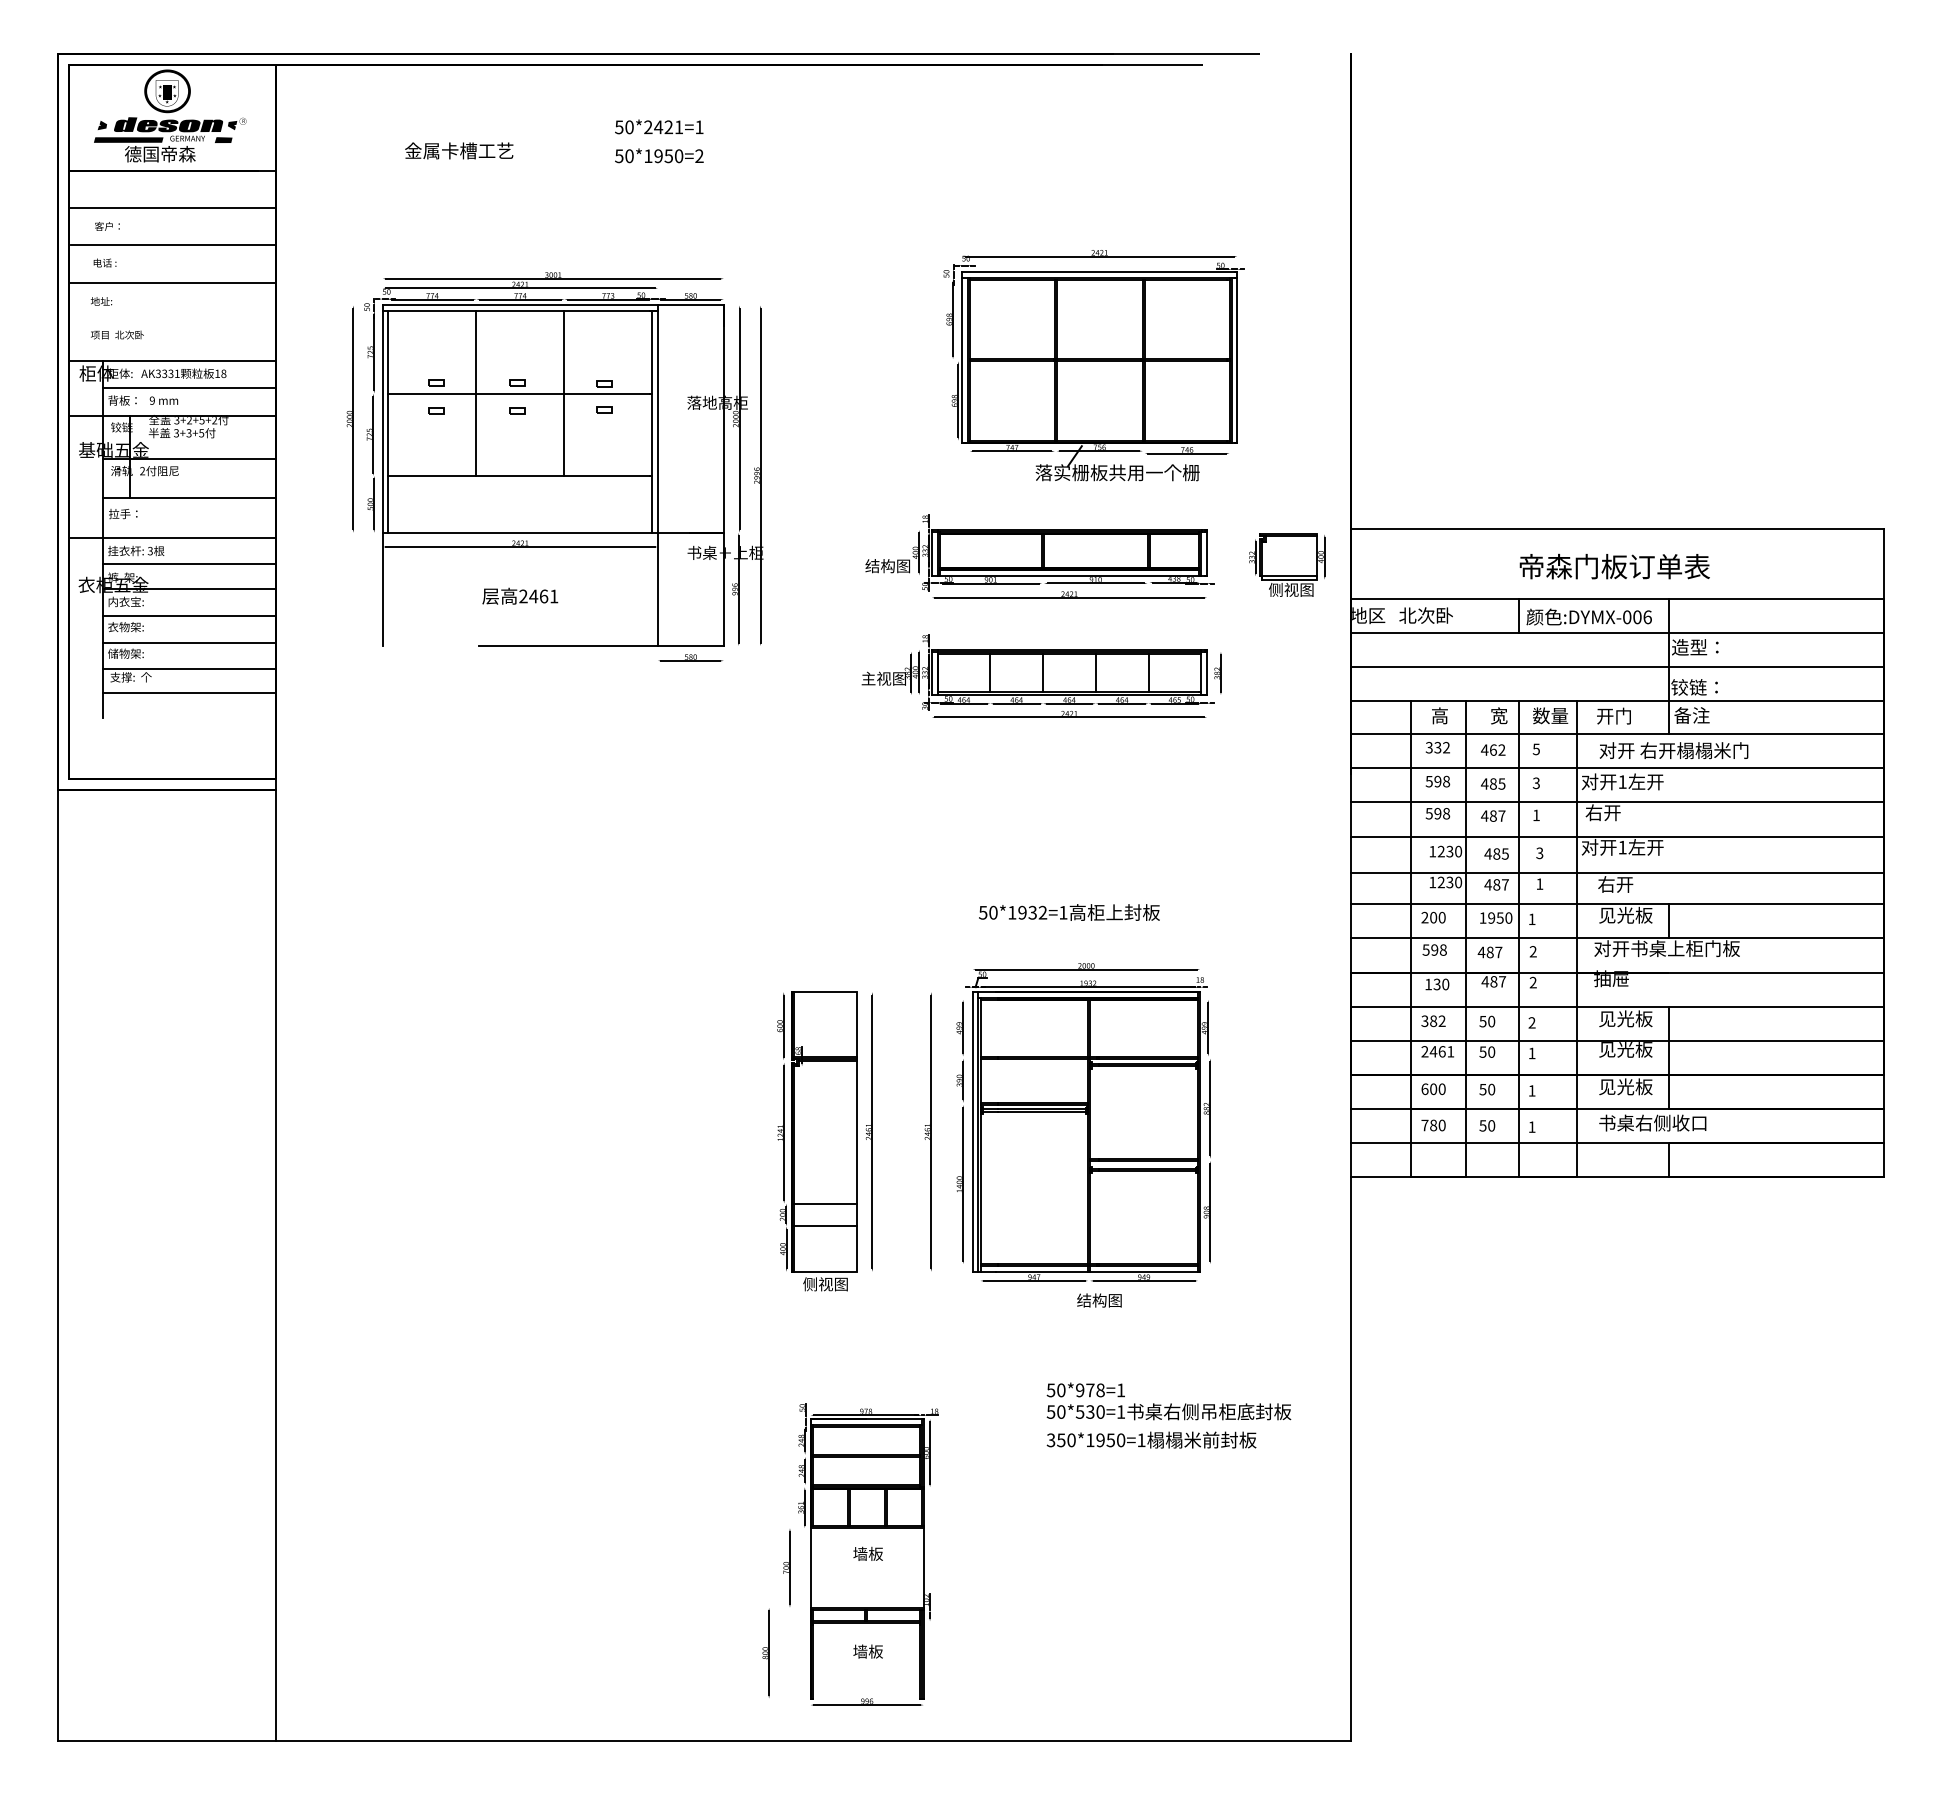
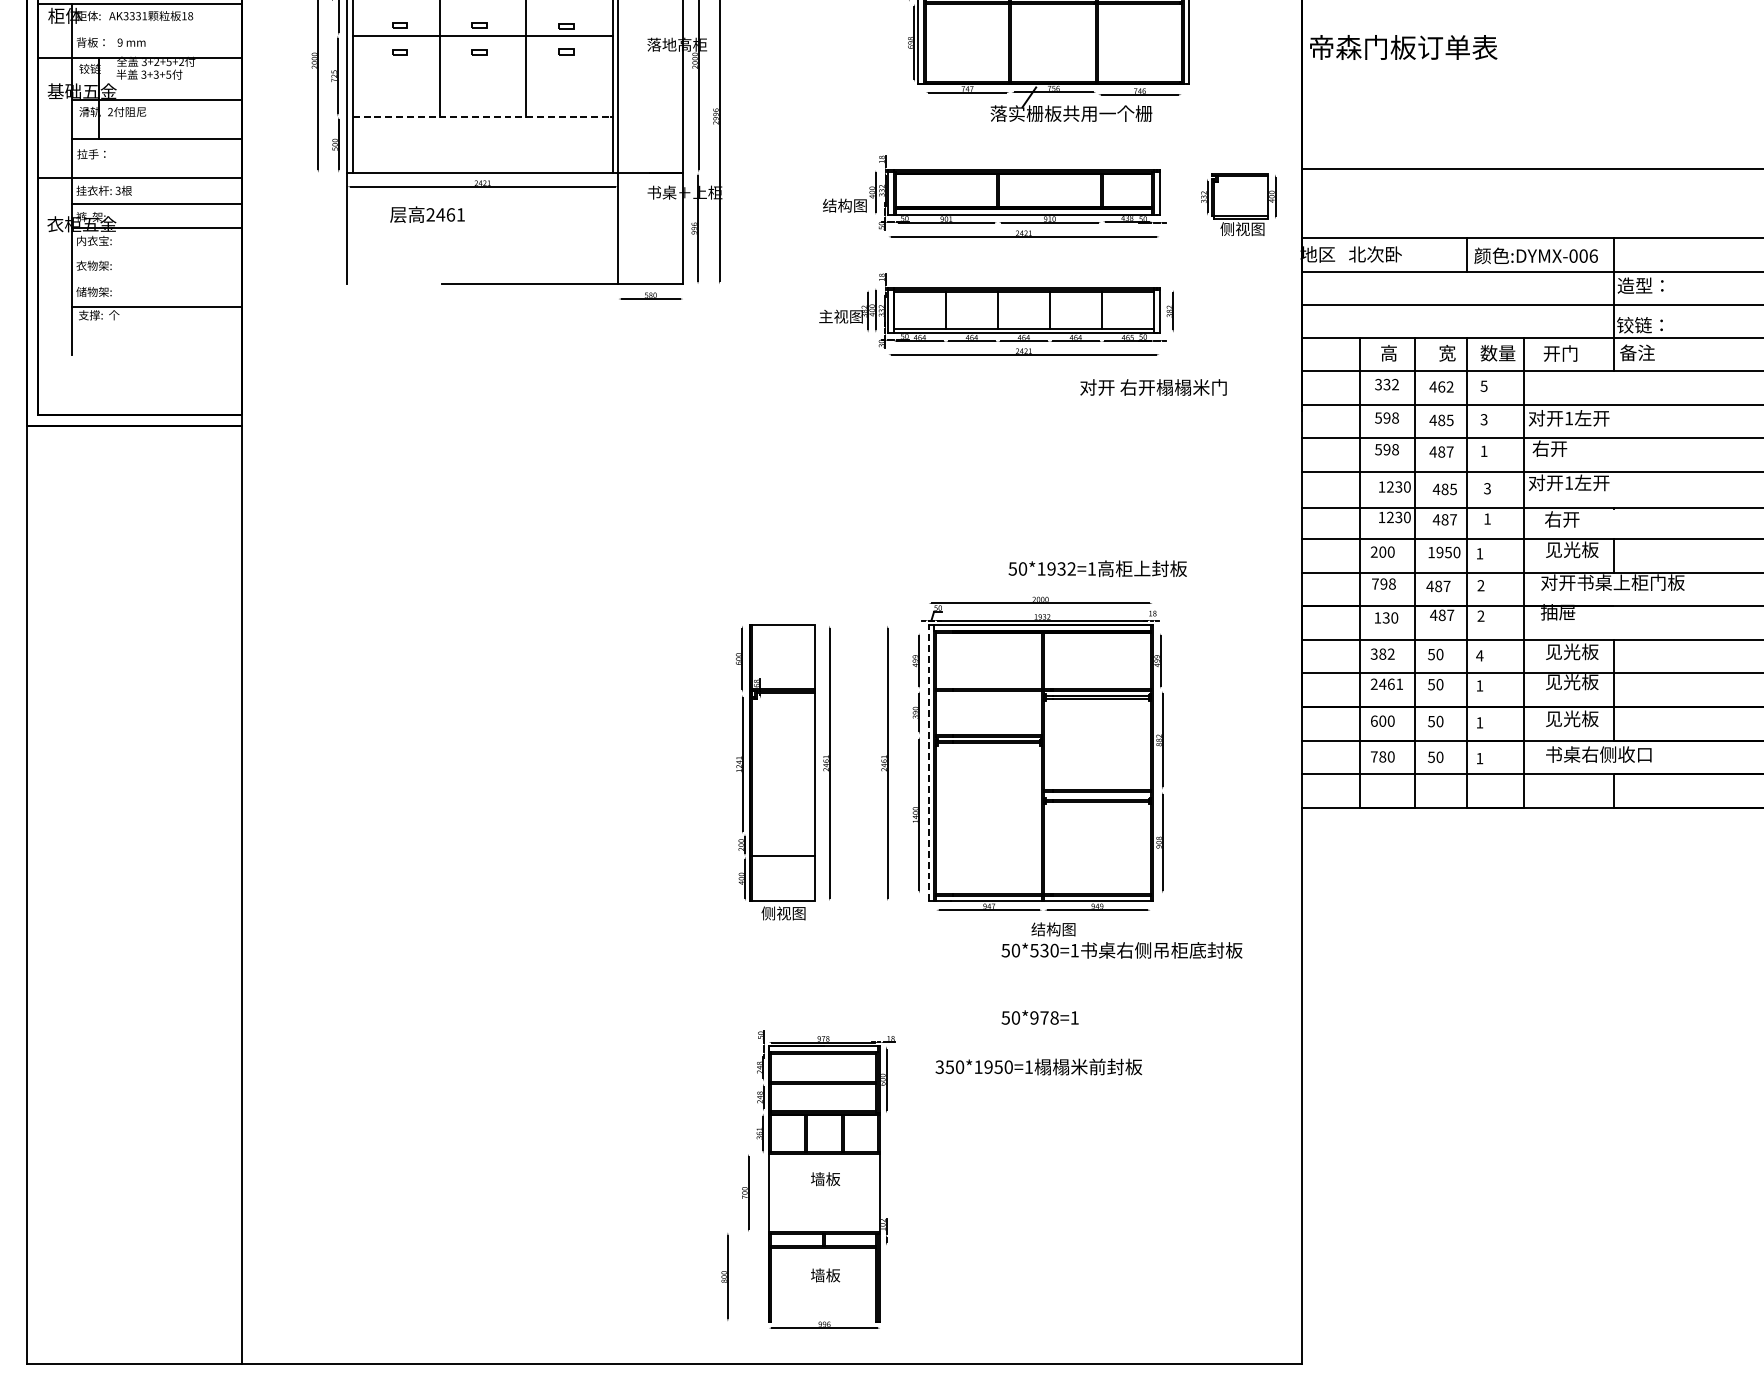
line: (189, 387) -> (156, 29), removed
line: (519, 475) -> (481, 116), solid -> dashed
text: (1614, 566) -> (1403, 47), moved
text: (520, 595) -> (427, 213), moved
line: (189, 615) -> (156, 254), removed
line: (189, 642) -> (156, 280), removed
line: (189, 693) -> (156, 331), removed
text: (1673, 750) -> (1153, 387), moved
text: (1069, 912) -> (1097, 568), moved
text: (1425, 949) -> (1374, 583), 598 -> 798
text: (1531, 1022) -> (1479, 655), 2 -> 4
line: (972, 1131) -> (928, 762), solid -> dashed
line: (824, 1203) -> (782, 833), removed
text: (1168, 1411) -> (1121, 950), moved
text: (1151, 1439) -> (1038, 1066), moved

